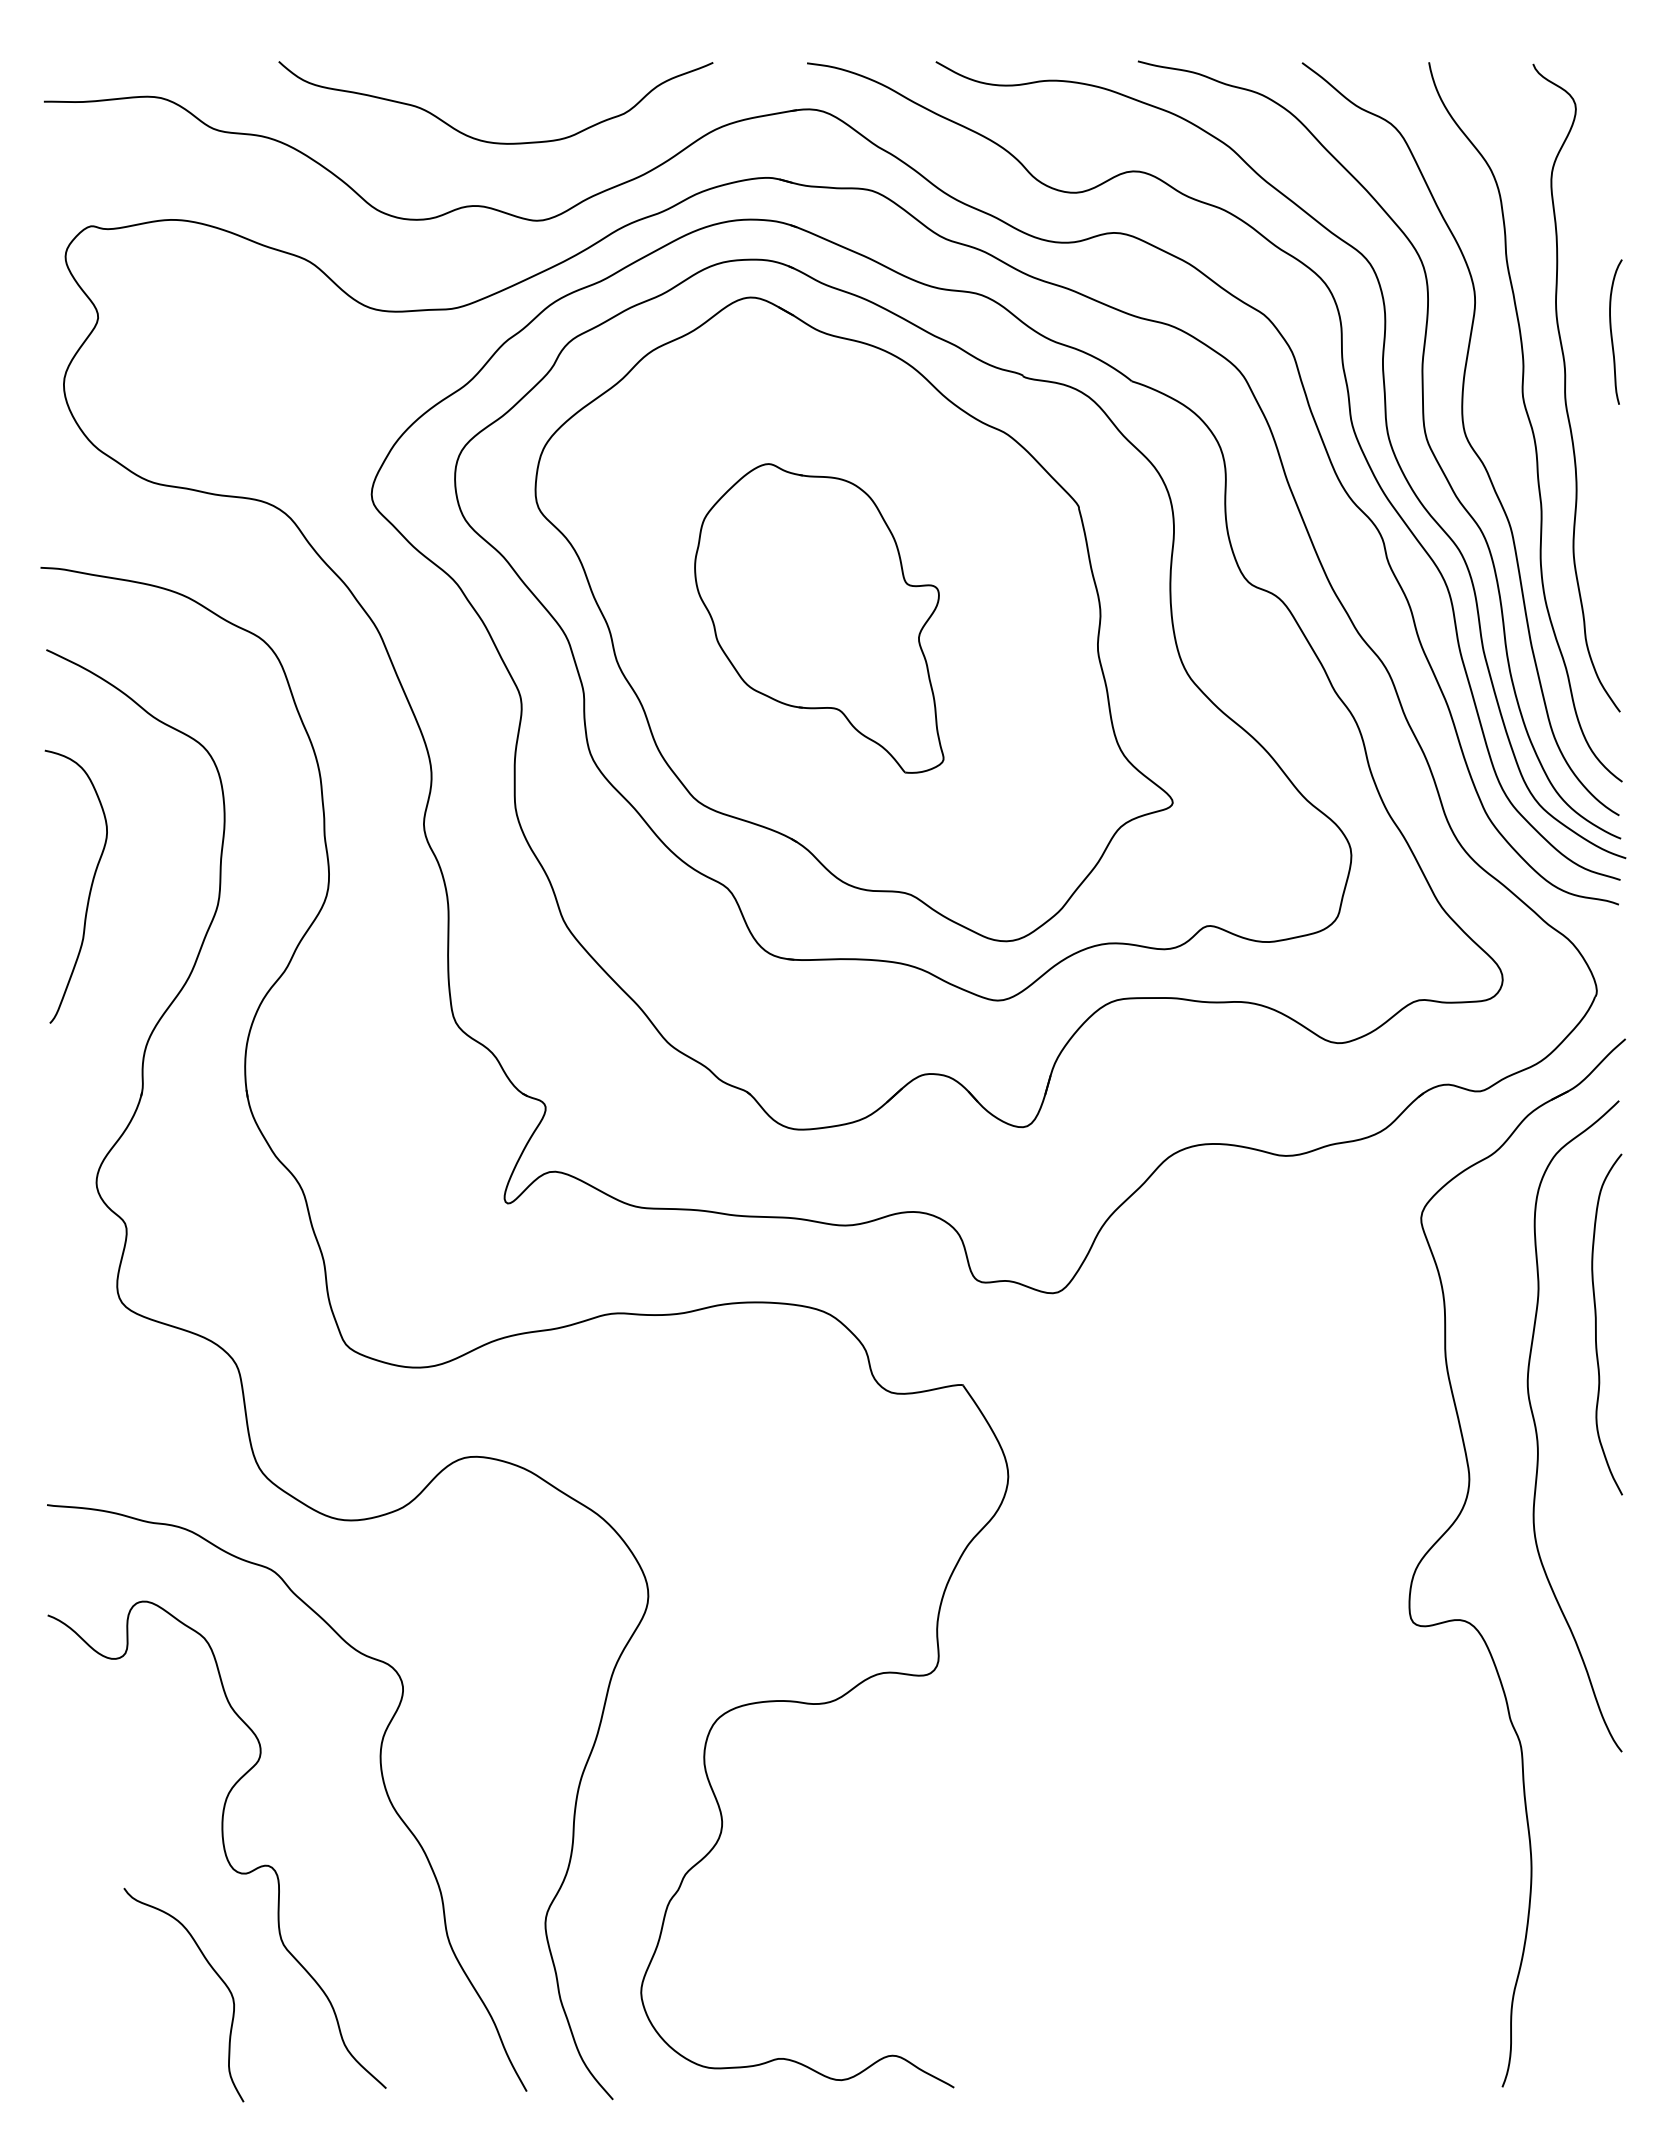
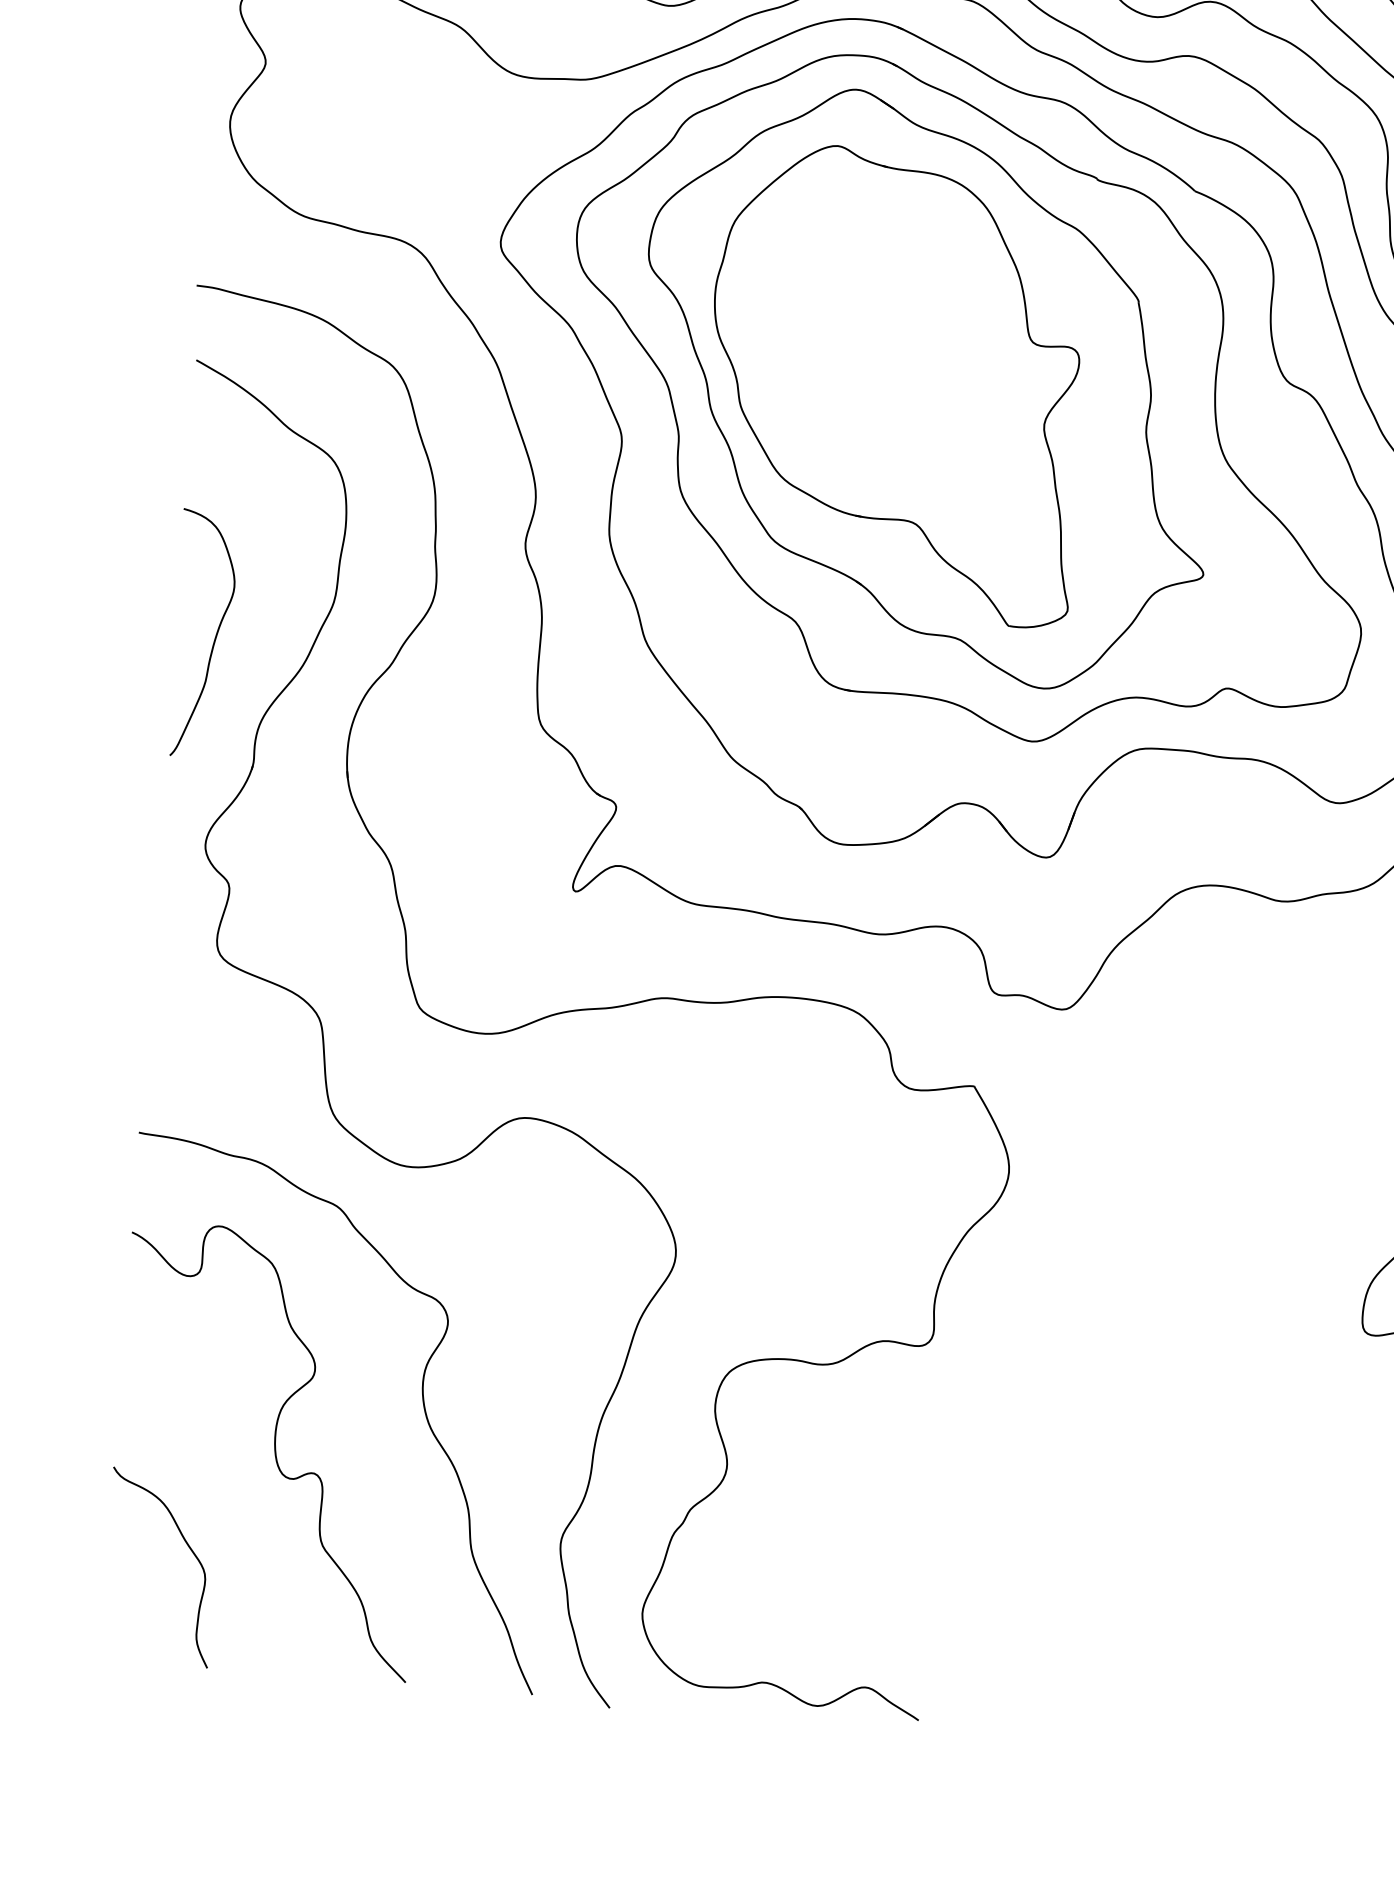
part: (819, 618) -> (896, 384), size x1.67
curve: (89, 890) -> (214, 638), moved
curve: (214, 1972) -> (189, 1549), moved

